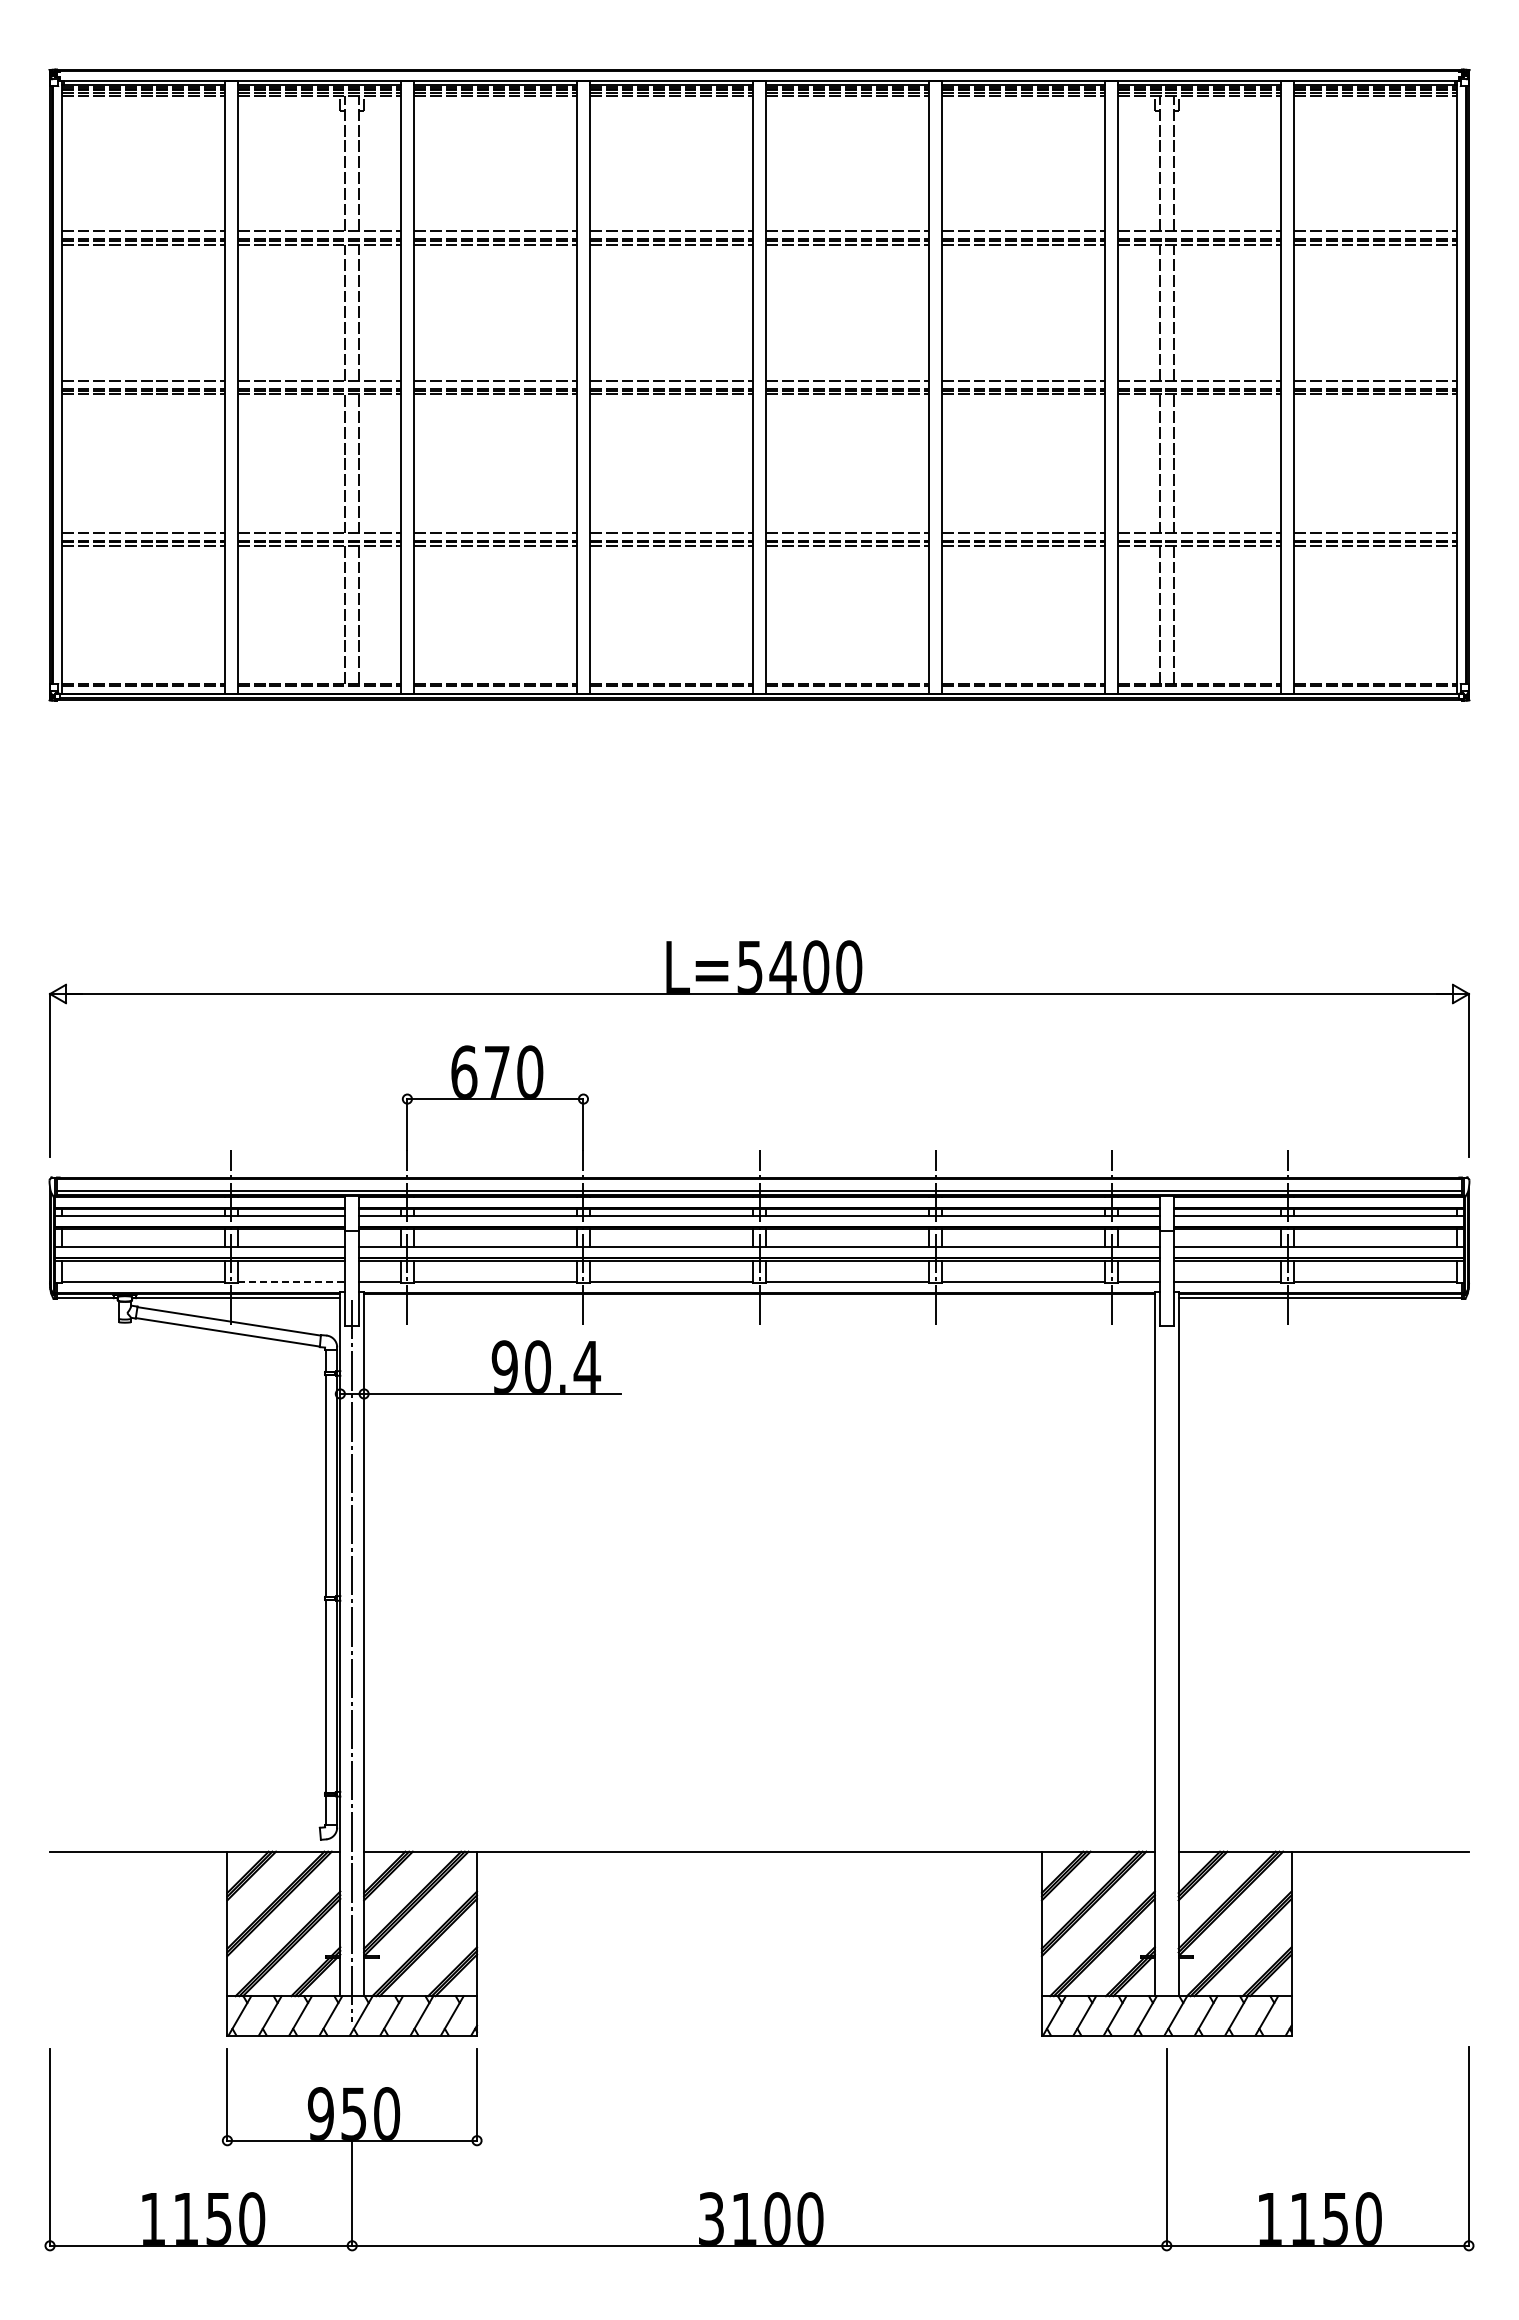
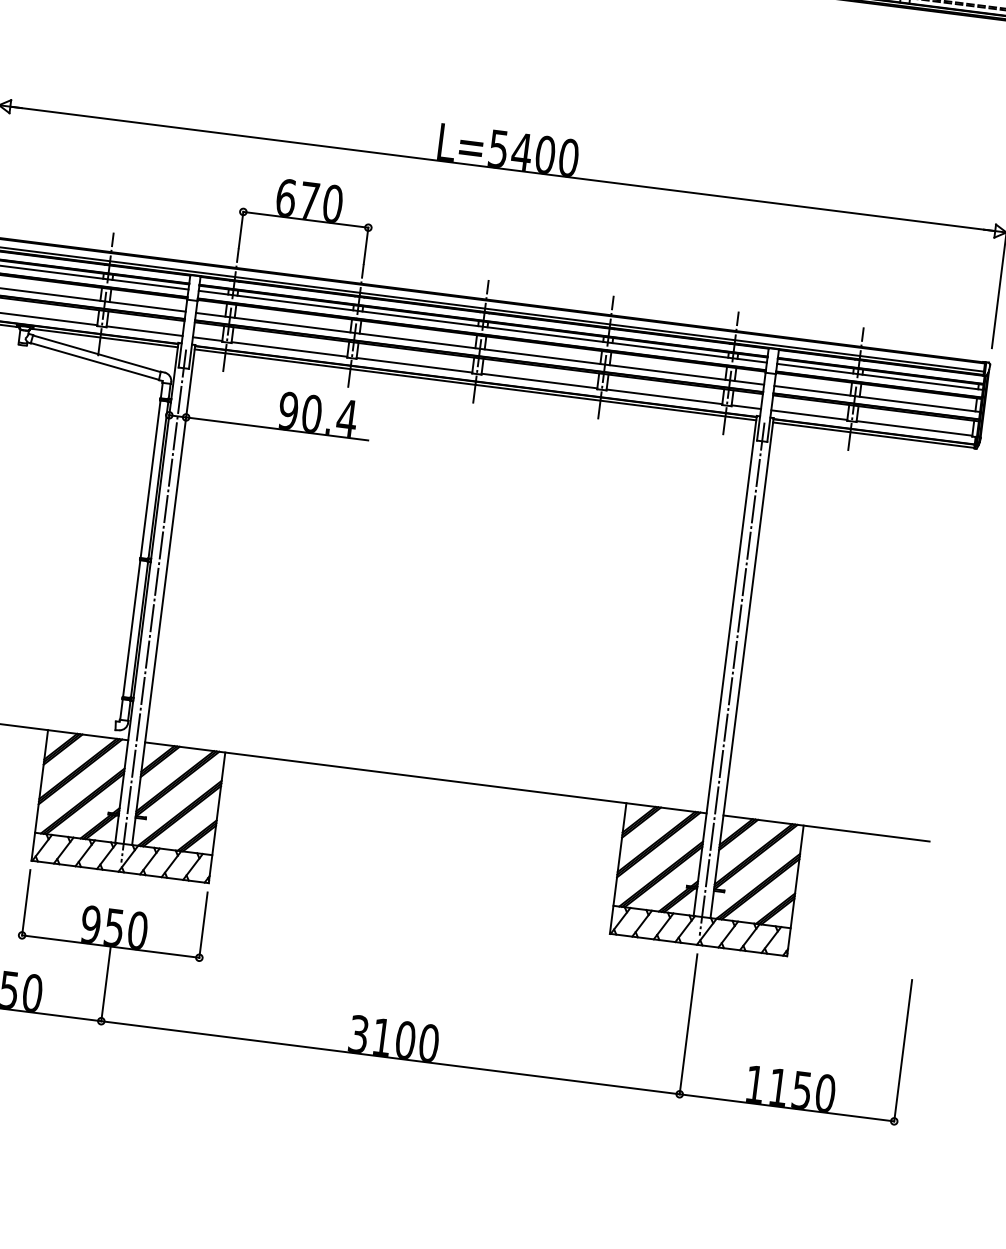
line: (291, 1281) -> (144, 331), dashed -> solid
line: (759, 1298) -> (475, 385), added
line: (1166, 1660) -> (732, 678), added

